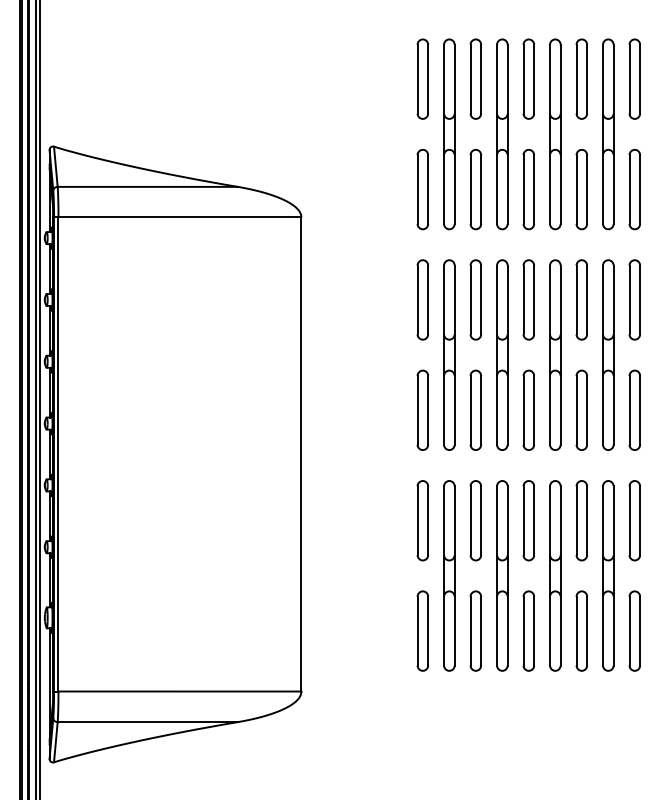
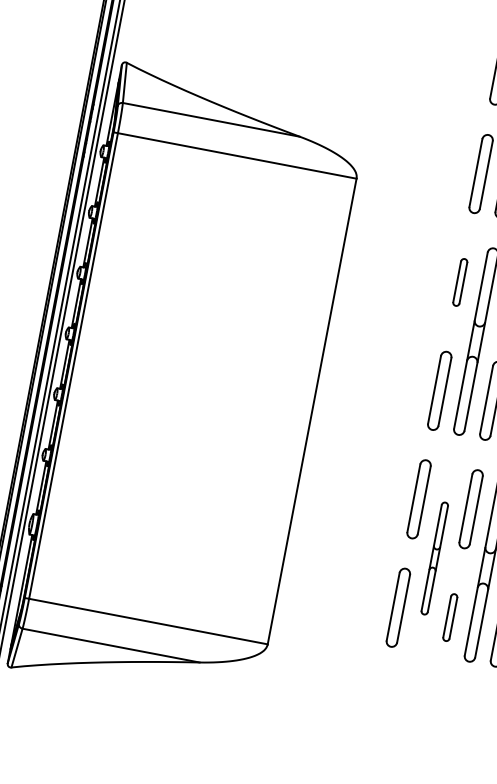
part: (422, 299) -> (460, 281), size x0.6
part: (449, 575) -> (434, 558), size x0.6
part: (475, 630) -> (450, 617), size x0.6

